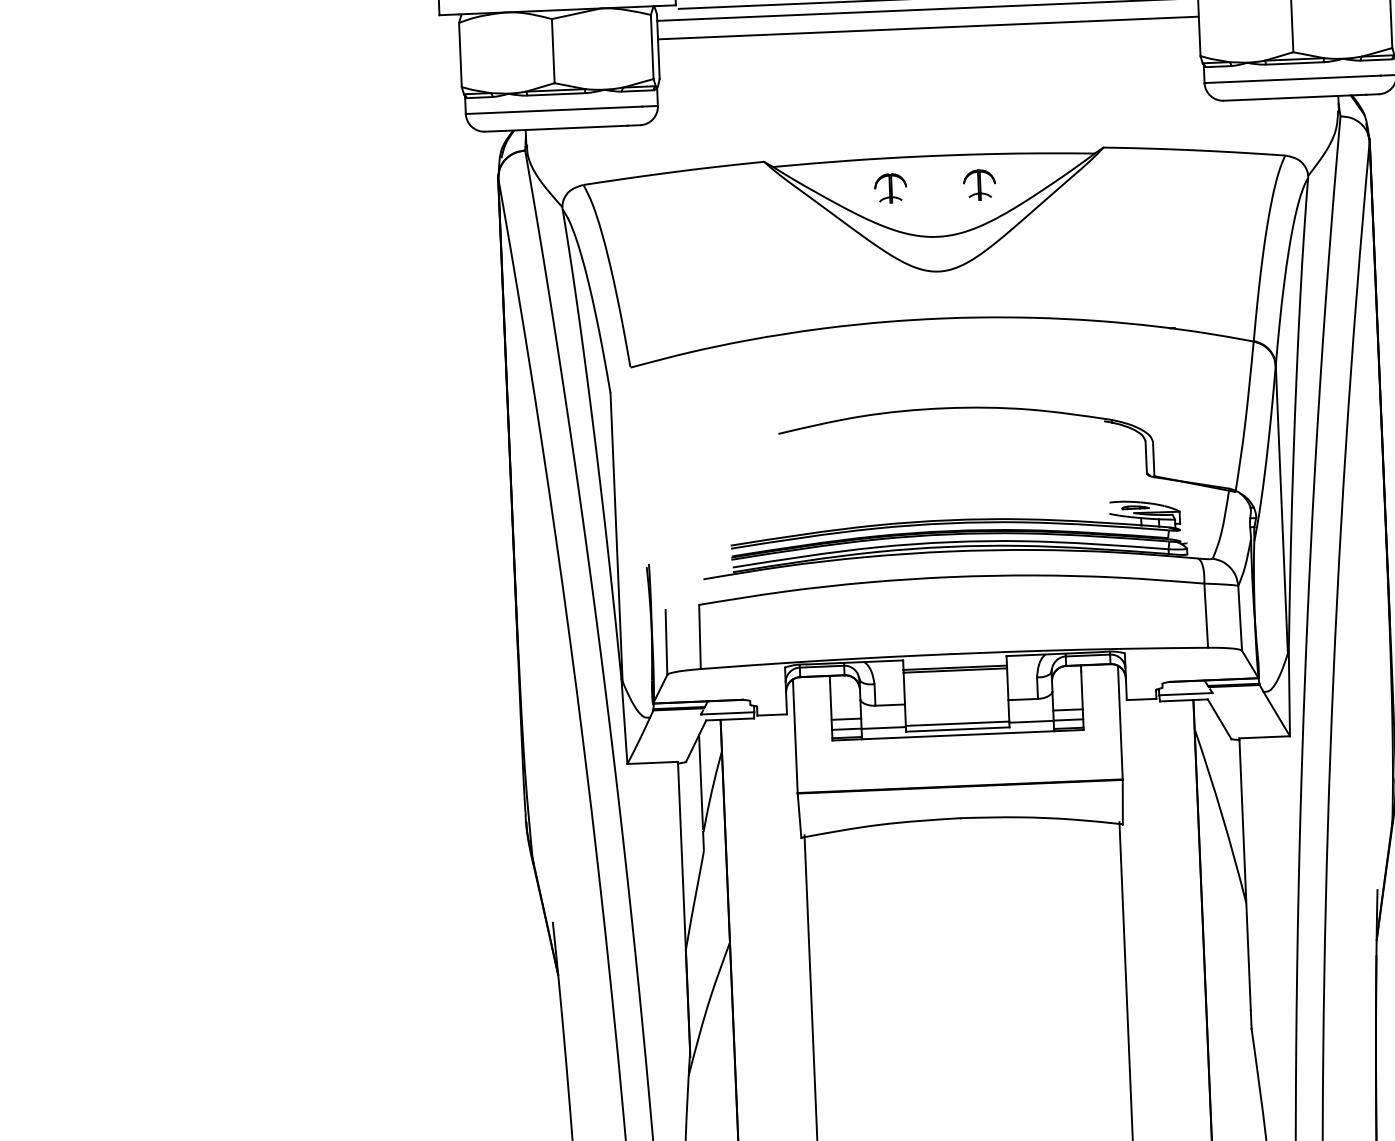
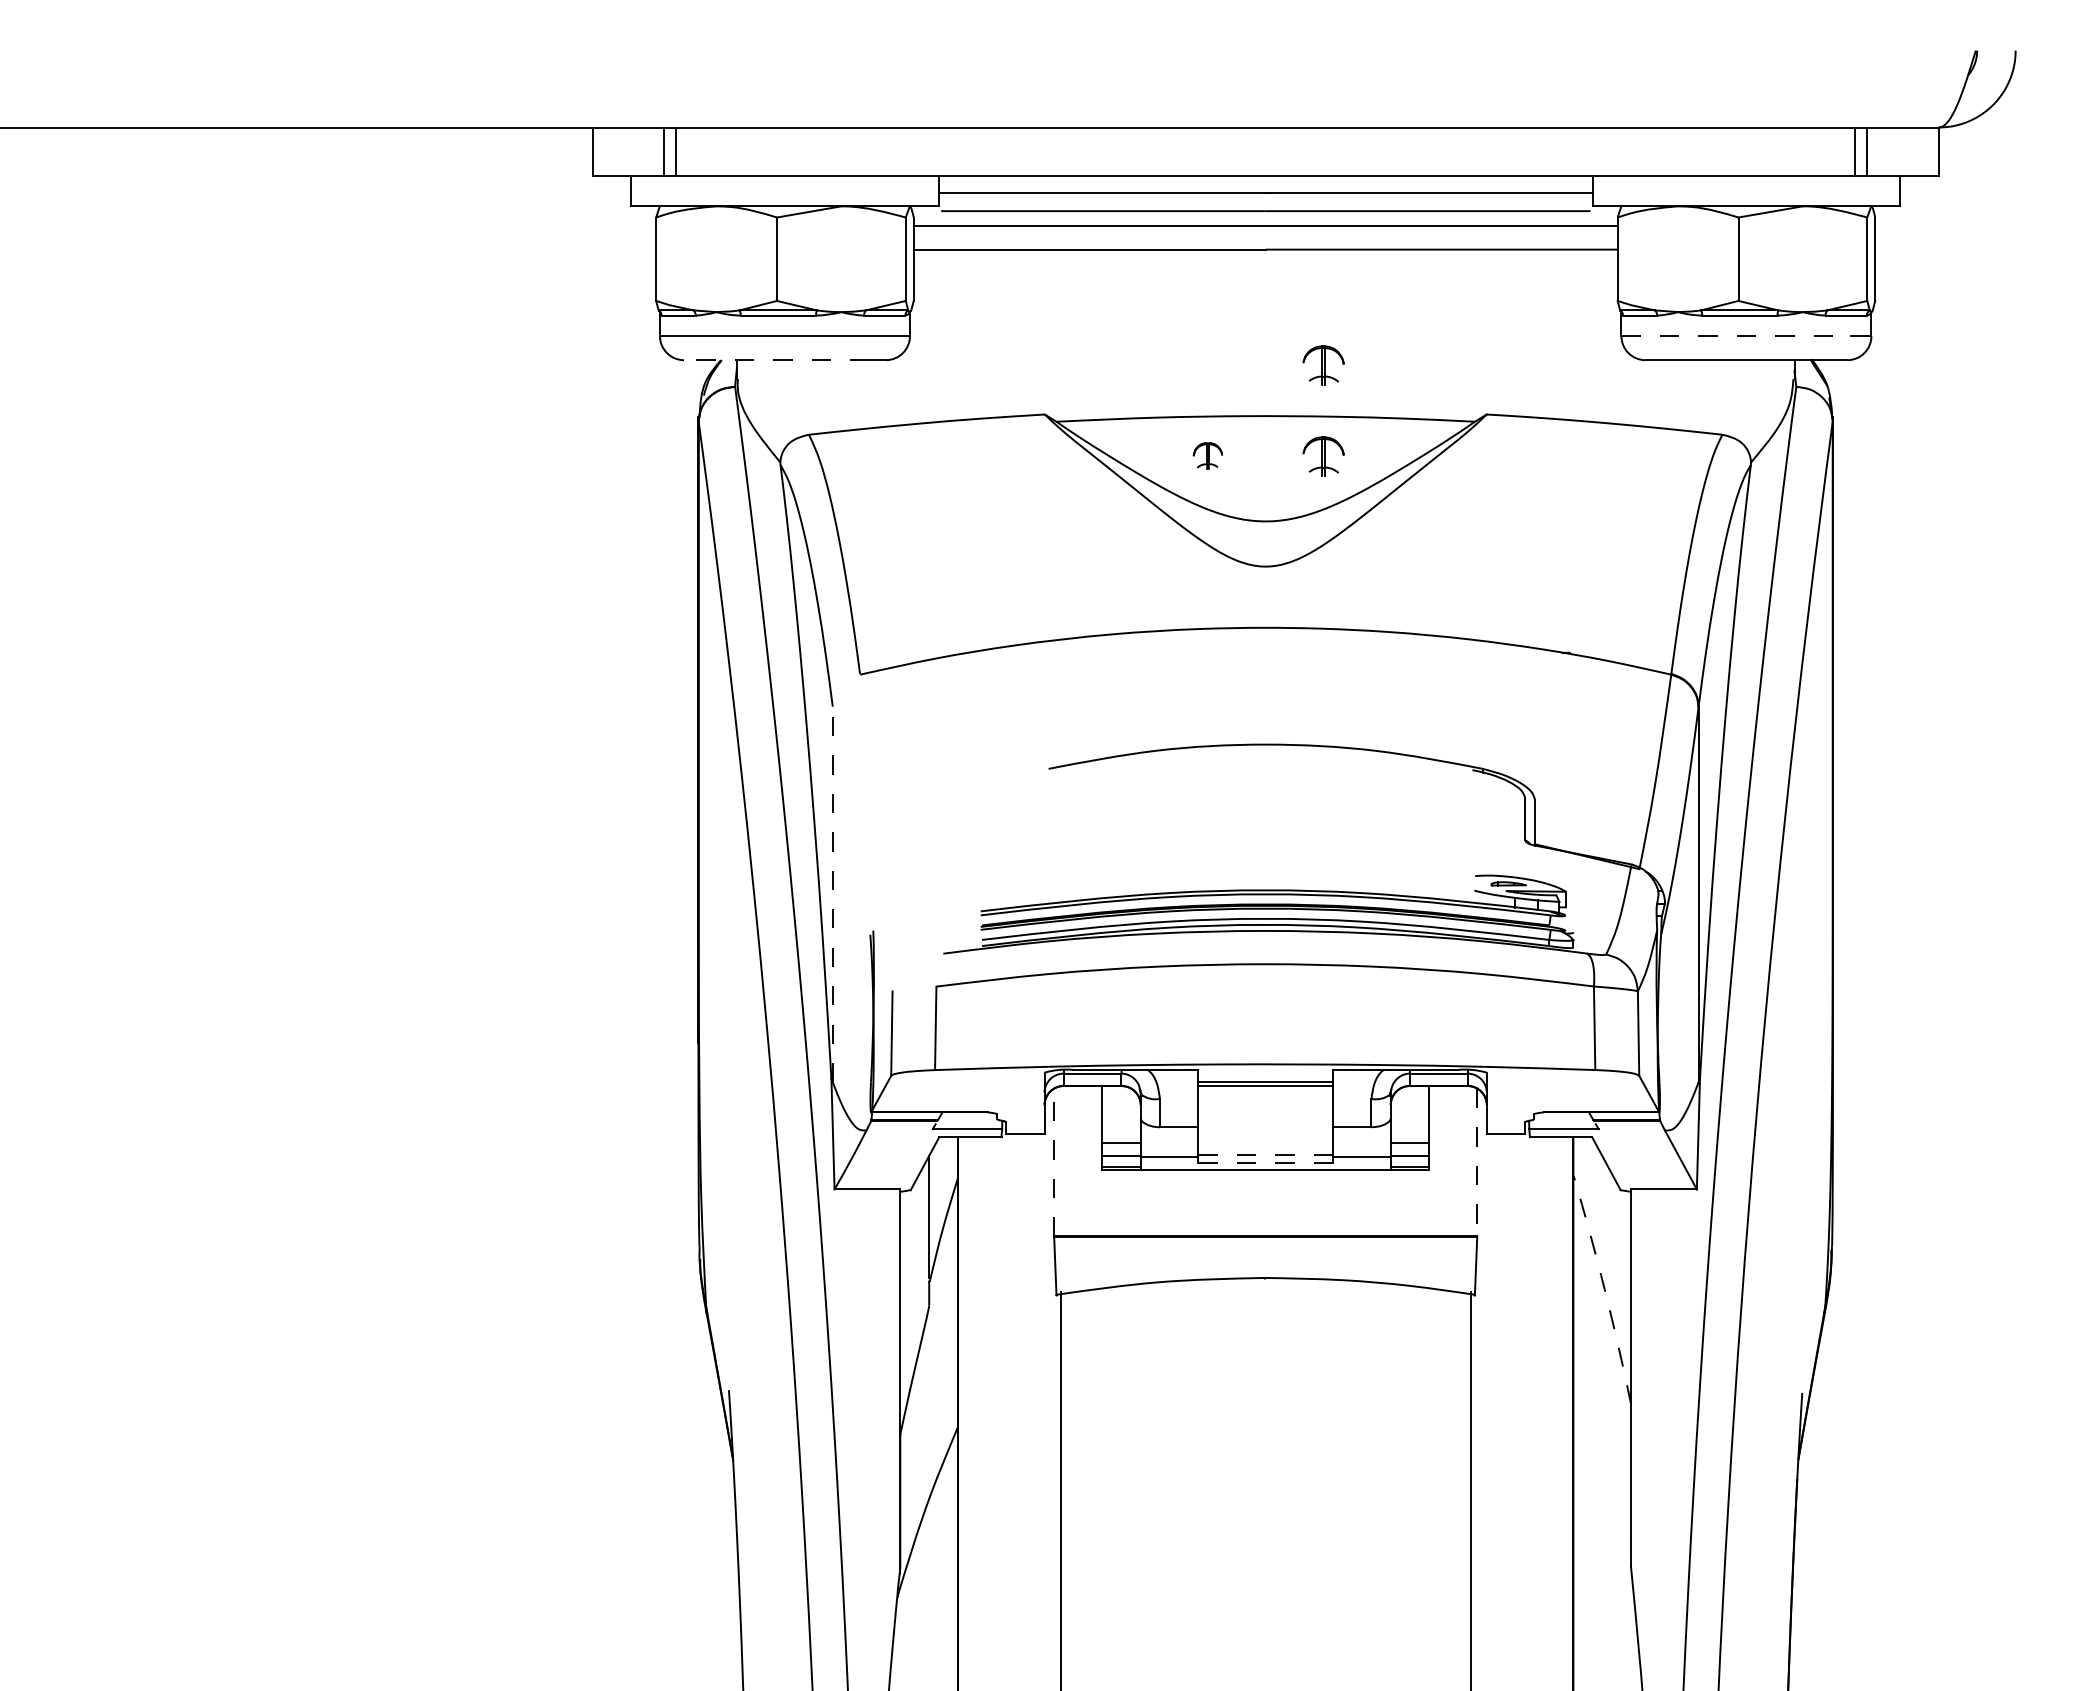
line: (1292, 79) -> (1736, 336), solid -> dashed
part: (976, 115) -> (1323, 365), added
line: (556, 128) -> (776, 360), solid -> dashed
part: (890, 188) -> (1207, 455), size x0.7
line: (616, 537) -> (832, 894), solid -> dashed
line: (1120, 722) -> (1477, 1162), solid -> dashed
line: (958, 724) -> (1266, 1155), solid -> dashed
line: (958, 729) -> (1266, 1162), solid -> dashed
line: (795, 736) -> (1054, 1162), solid -> dashed
arc: (1222, 816) -> (1604, 1289), solid -> dashed

